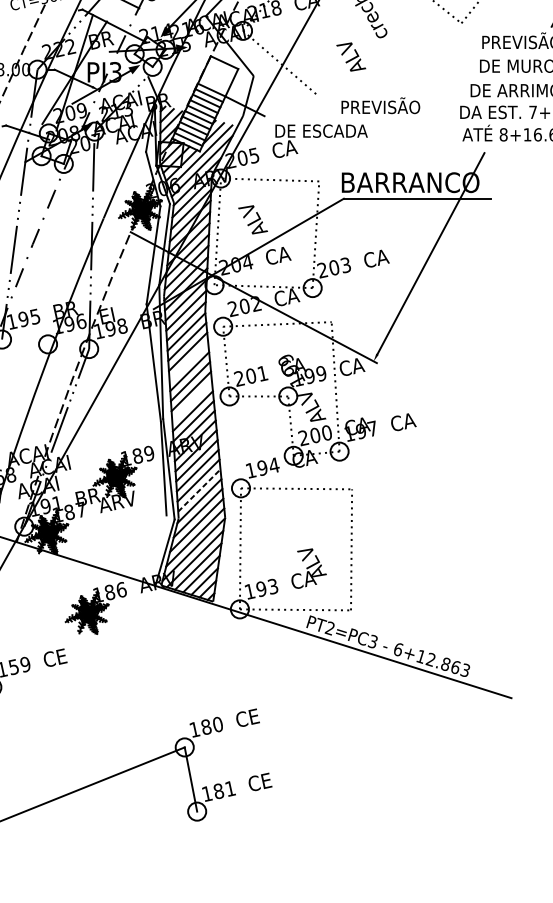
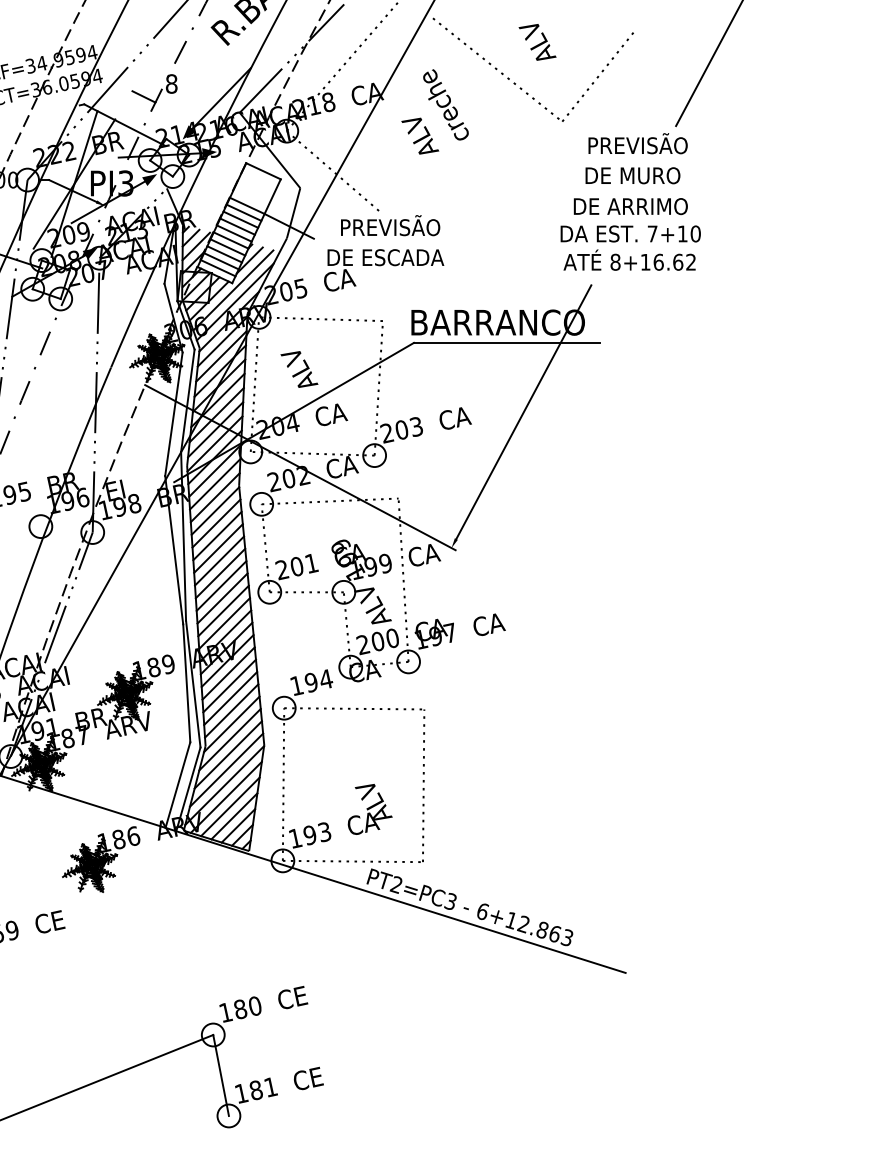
text: (351, 56) -> (420, 135), moved
text: (380, 105) -> (390, 225), moved
line: (188, 361) -> (218, 548), added
line: (192, 401) -> (222, 598), added
line: (199, 490) -> (231, 711), dashed -> solid
line: (156, 548) -> (177, 784), added

